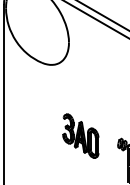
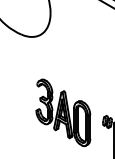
part: (80, 136) -> (62, 113), size x1.43

